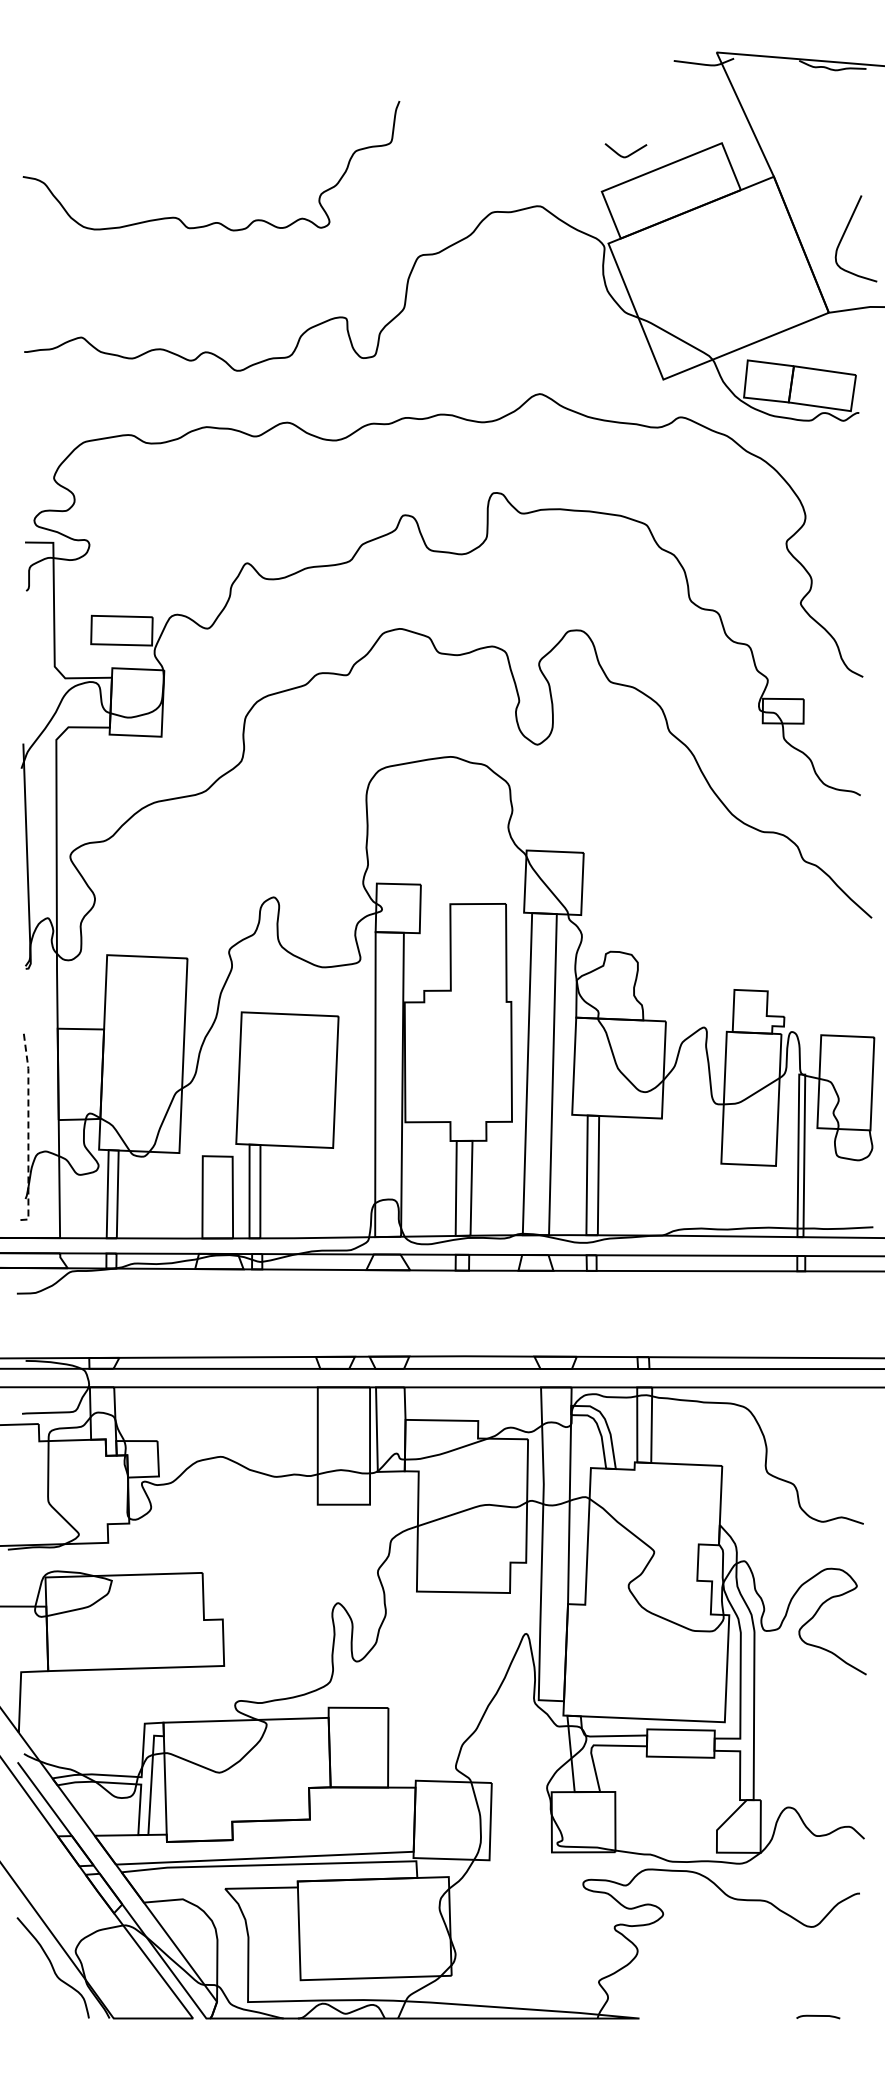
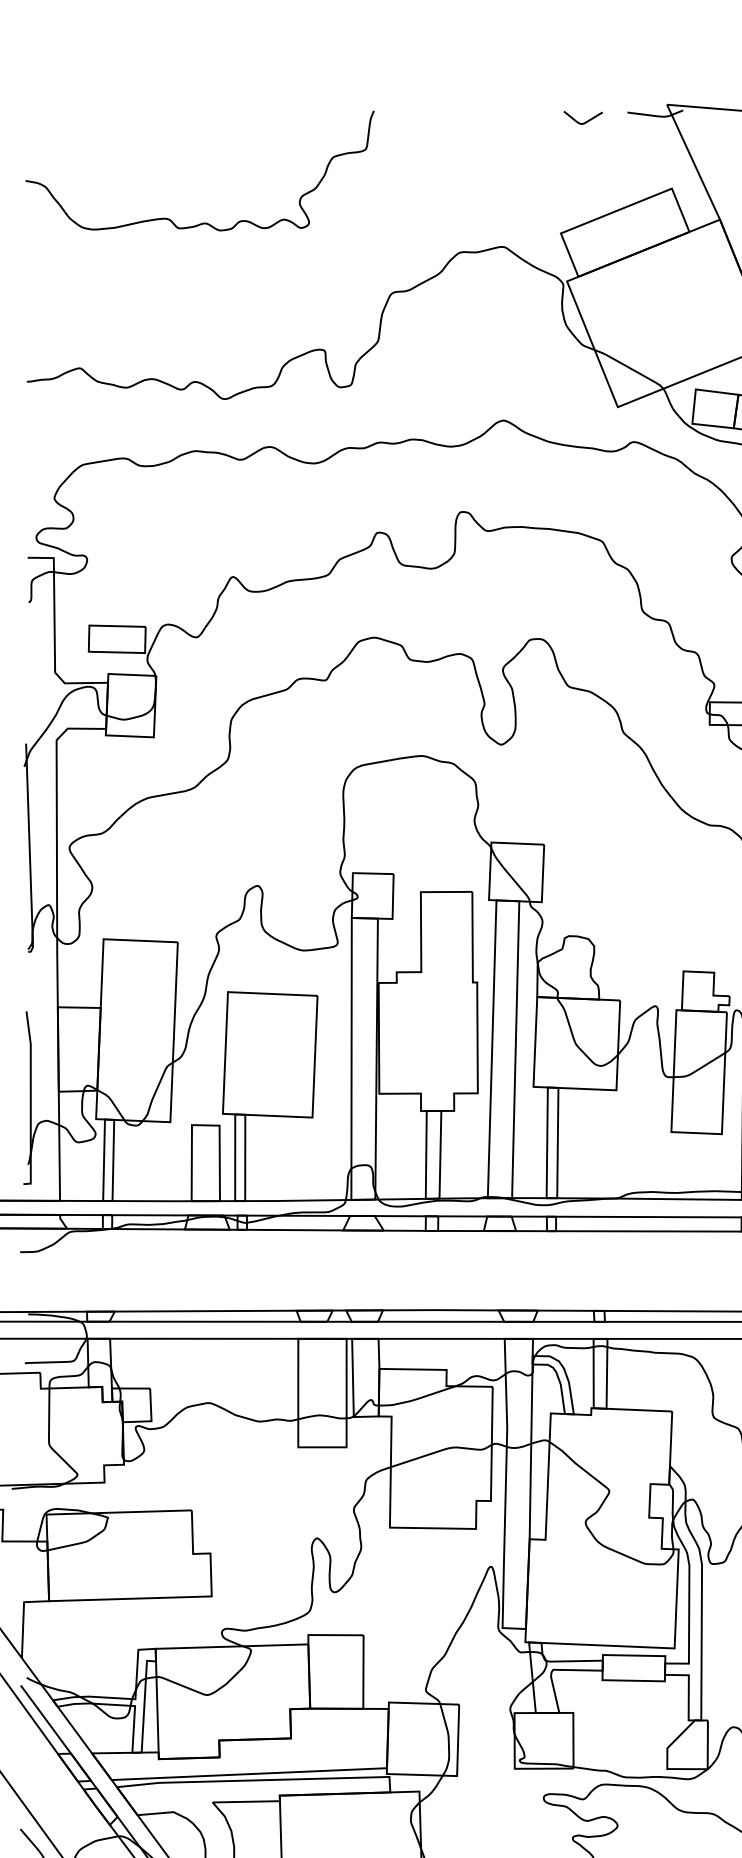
curve: (628, 154) -> (585, 121), moved
curve: (212, 222) -> (200, 223), moved
line: (28, 1130) -> (30, 1101), dashed -> solid

